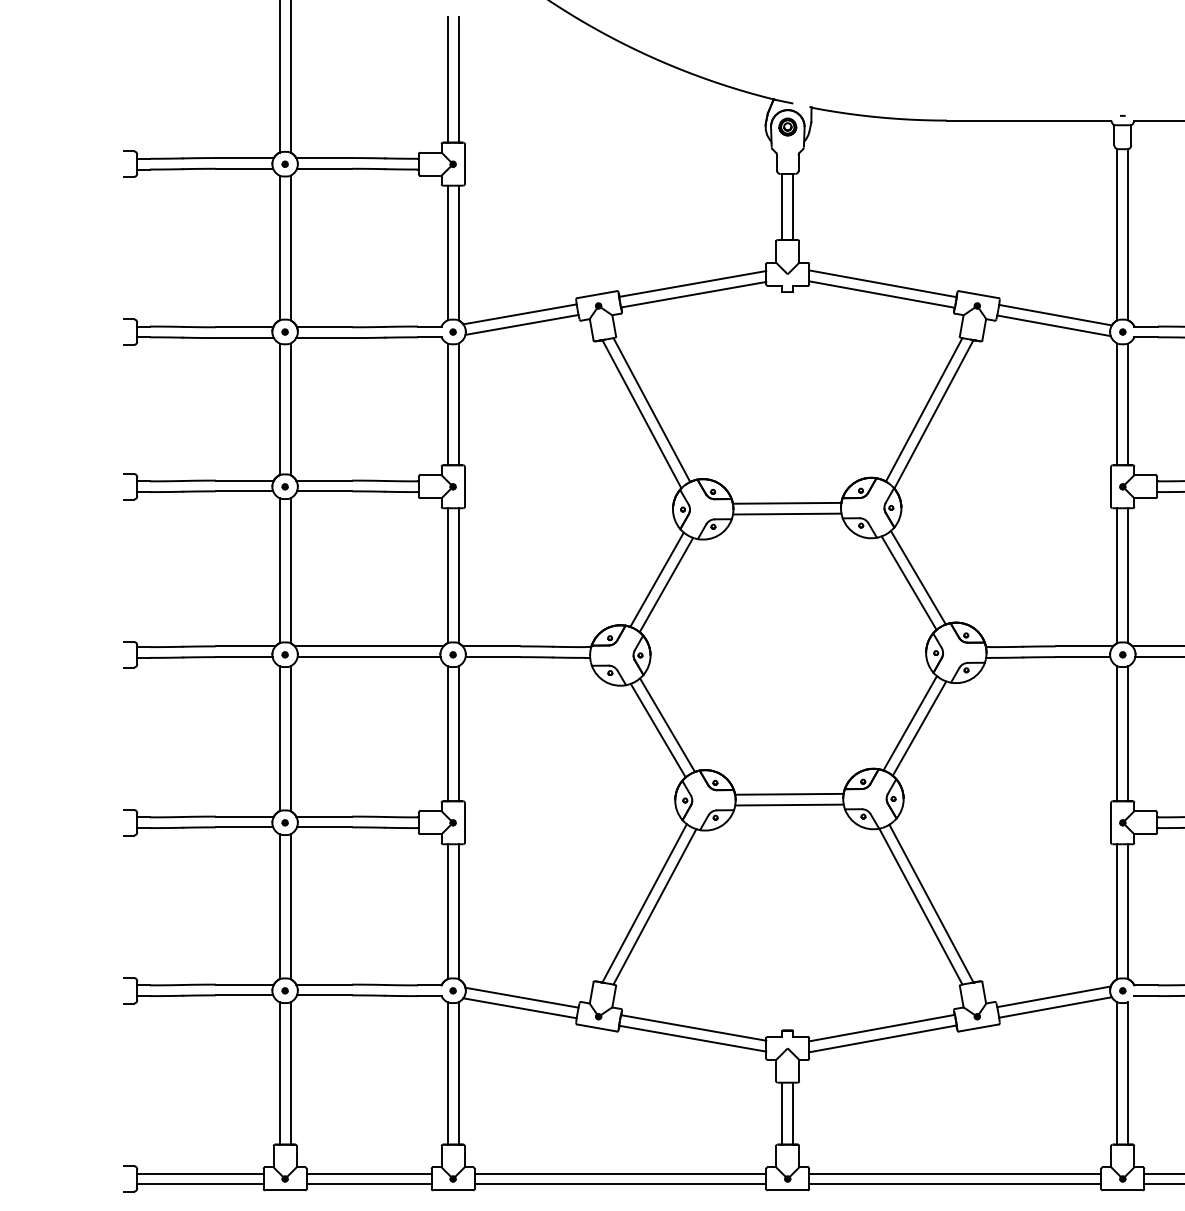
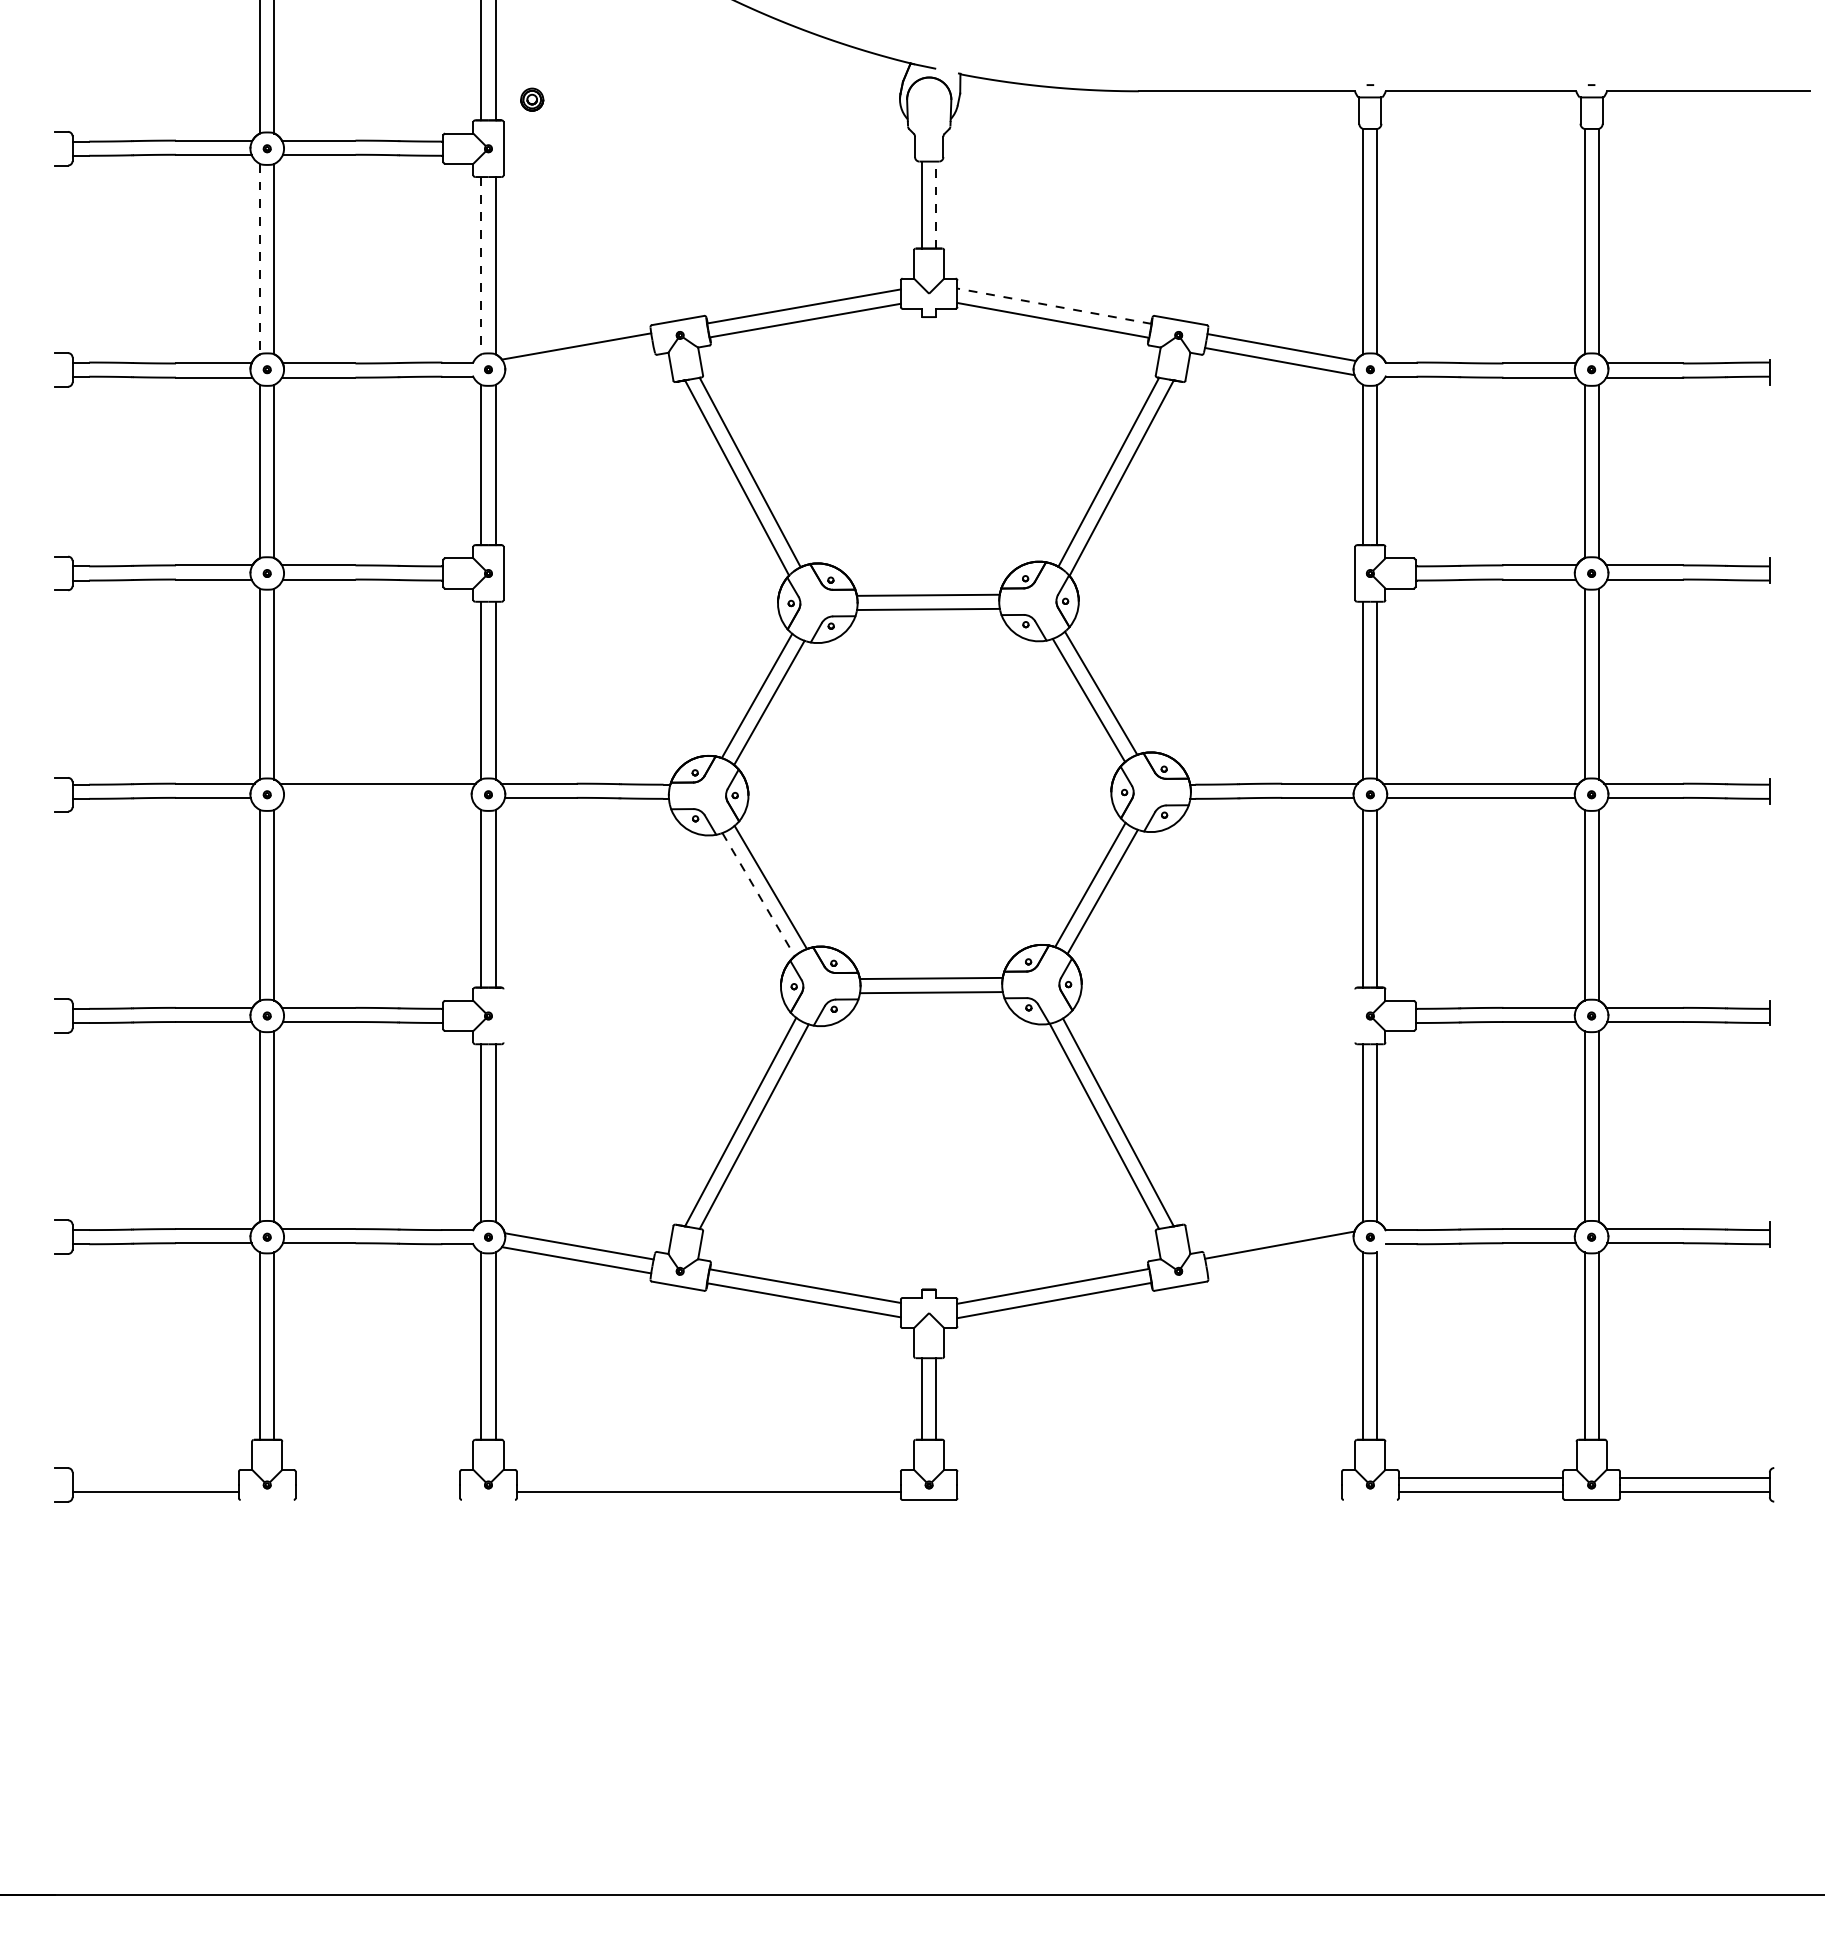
part: (788, 126) -> (532, 99), moved
line: (793, 207) -> (936, 205), solid -> dashed
line: (279, 248) -> (260, 259), solid -> dashed
line: (447, 252) -> (481, 265), solid -> dashed
line: (882, 284) -> (1054, 306), solid -> dashed
line: (521, 325) -> (578, 360), removed
line: (368, 656) -> (377, 797), removed
line: (658, 731) -> (758, 895), solid -> dashed
line: (464, 822) -> (503, 1015), removed
line: (1111, 822) -> (1355, 1015), removed
line: (1055, 1006) -> (1281, 1258), removed
line: (200, 1173) -> (155, 1477), removed
line: (368, 1173) -> (377, 1477), removed
line: (620, 1173) -> (708, 1477), removed
line: (955, 1173) -> (1149, 1477), removed
line: (368, 1184) -> (377, 1492), removed
line: (955, 1184) -> (1149, 1492), removed
line: (284, 1189) -> (266, 1499), removed
line: (453, 1189) -> (488, 1499), removed
line: (1122, 1189) -> (1369, 1499), removed

